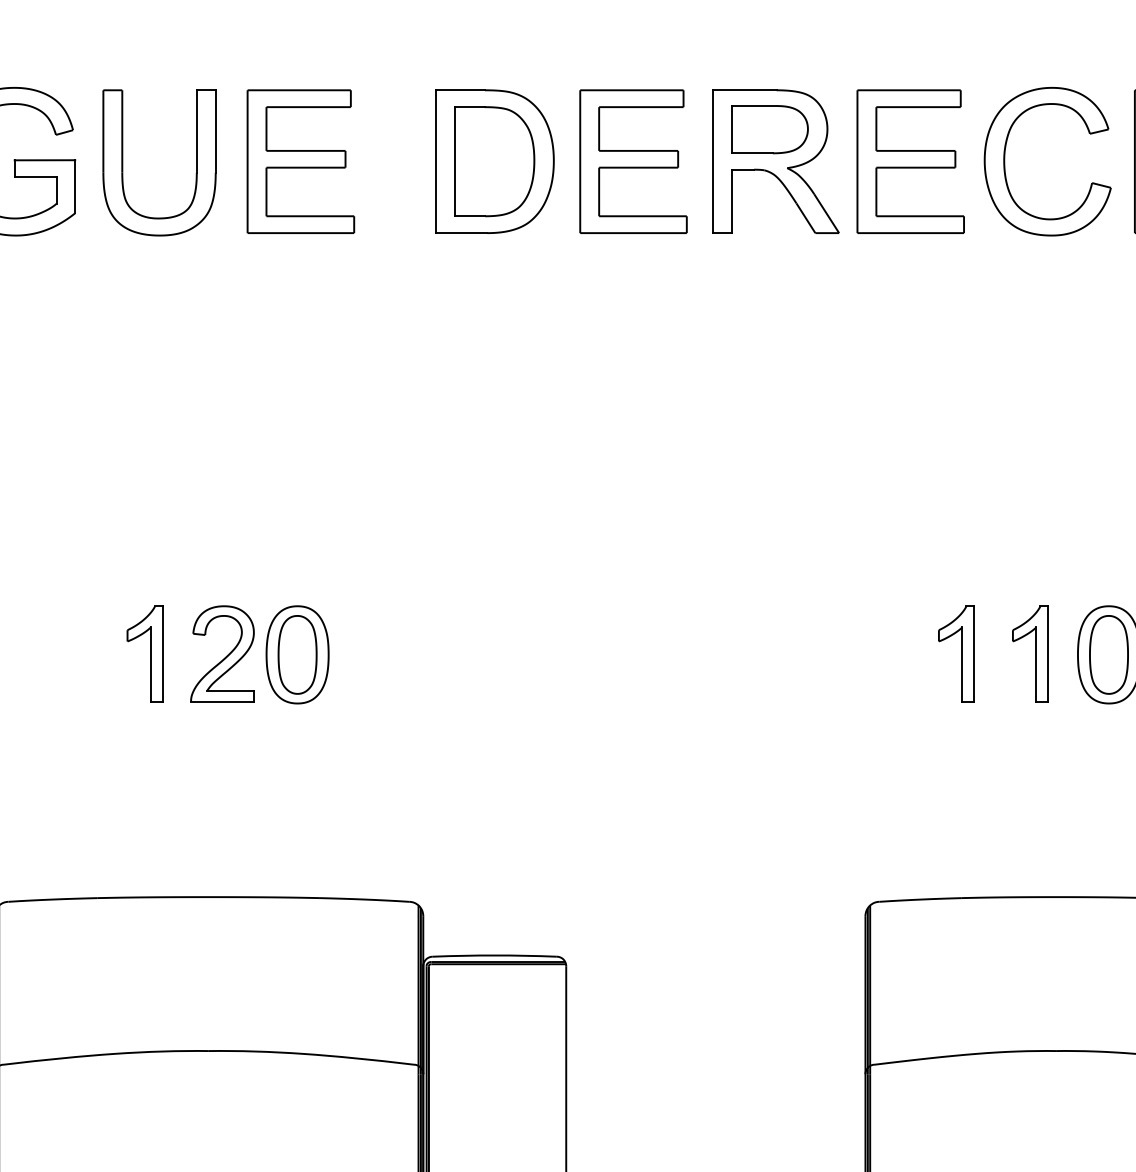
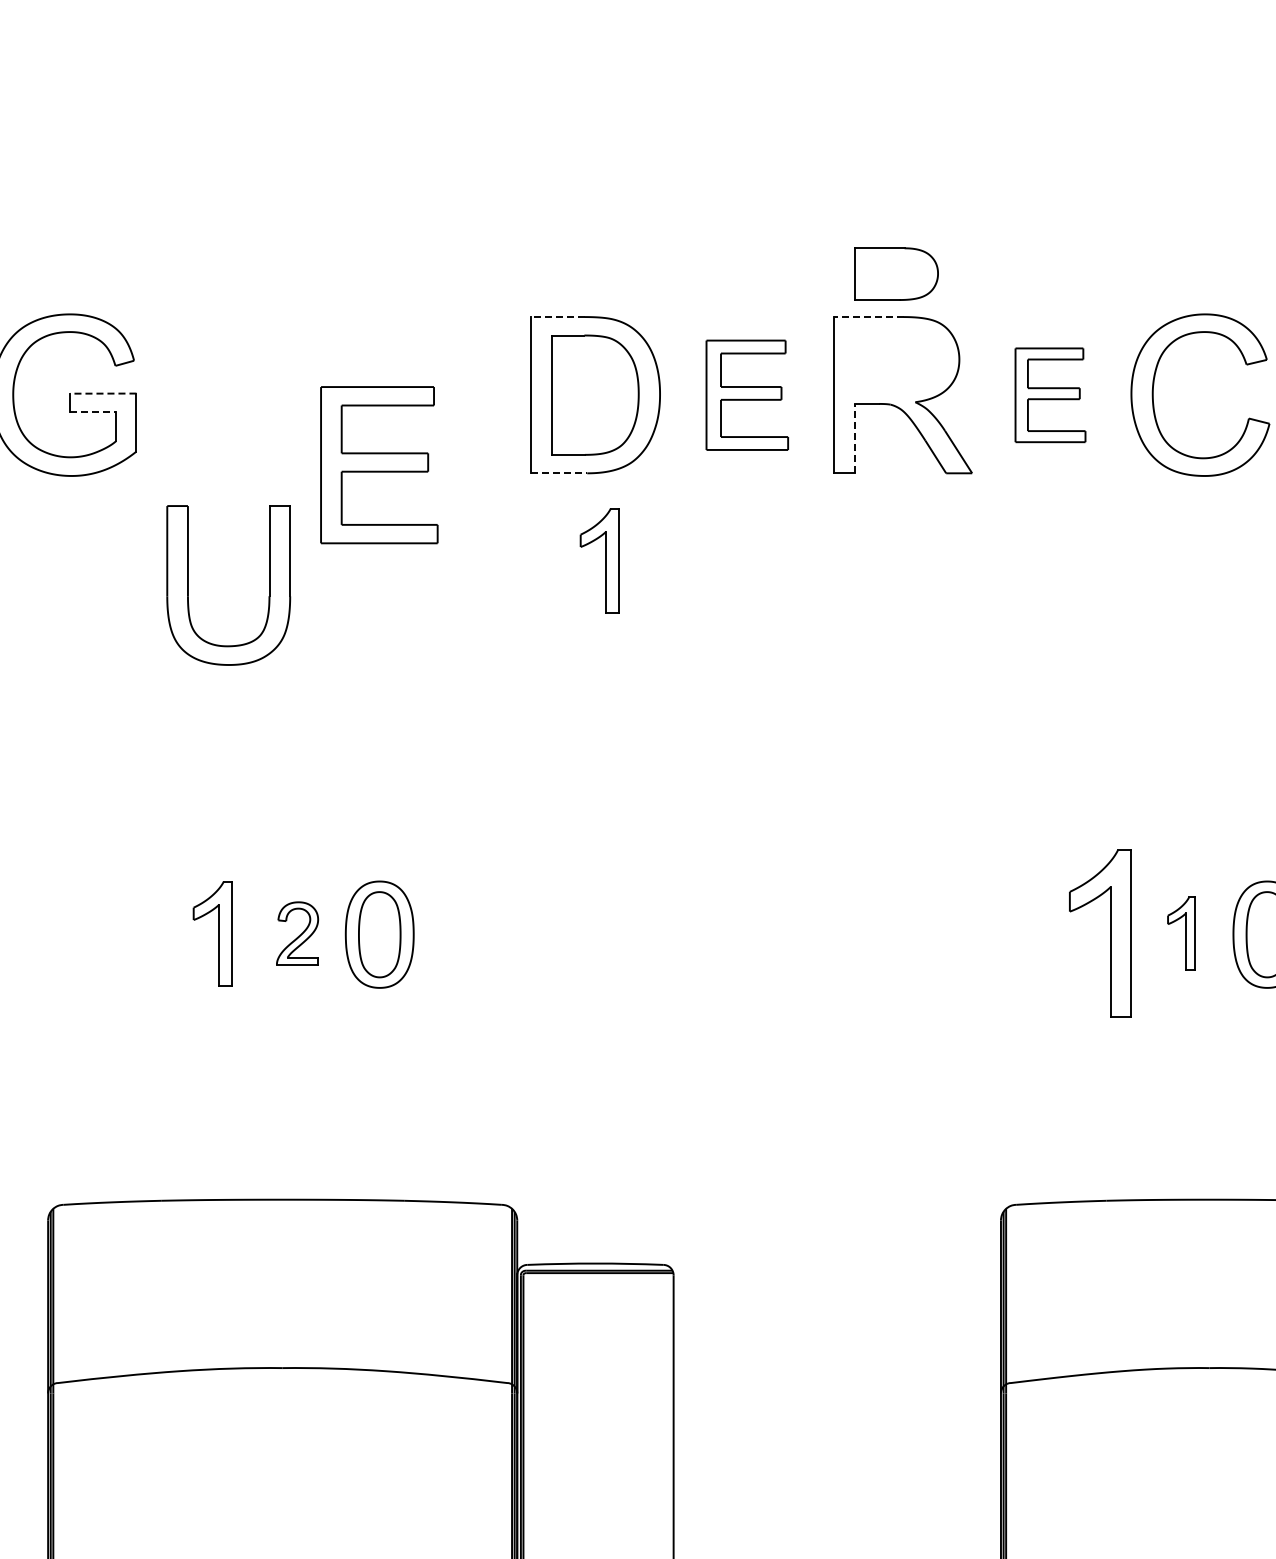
line: (460, 90) -> (557, 317), solid -> dashed
line: (745, 90) -> (869, 317), solid -> dashed
part: (769, 129) -> (896, 273), moved
line: (44, 160) -> (102, 393), solid -> dashed
part: (301, 161) -> (379, 465), moved
part: (633, 161) -> (747, 395), size x0.7
part: (910, 161) -> (1050, 395), size x0.6
part: (122, 162) -> (188, 585), moved
line: (35, 177) -> (93, 412), solid -> dashed
line: (732, 201) -> (855, 438), solid -> dashed
line: (461, 233) -> (559, 473), solid -> dashed
part: (498, 312) -> (599, 560), added
part: (222, 653) -> (297, 933), size x0.6
part: (956, 653) -> (1100, 933), size x1.6
part: (1030, 653) -> (1181, 933), size x0.7

